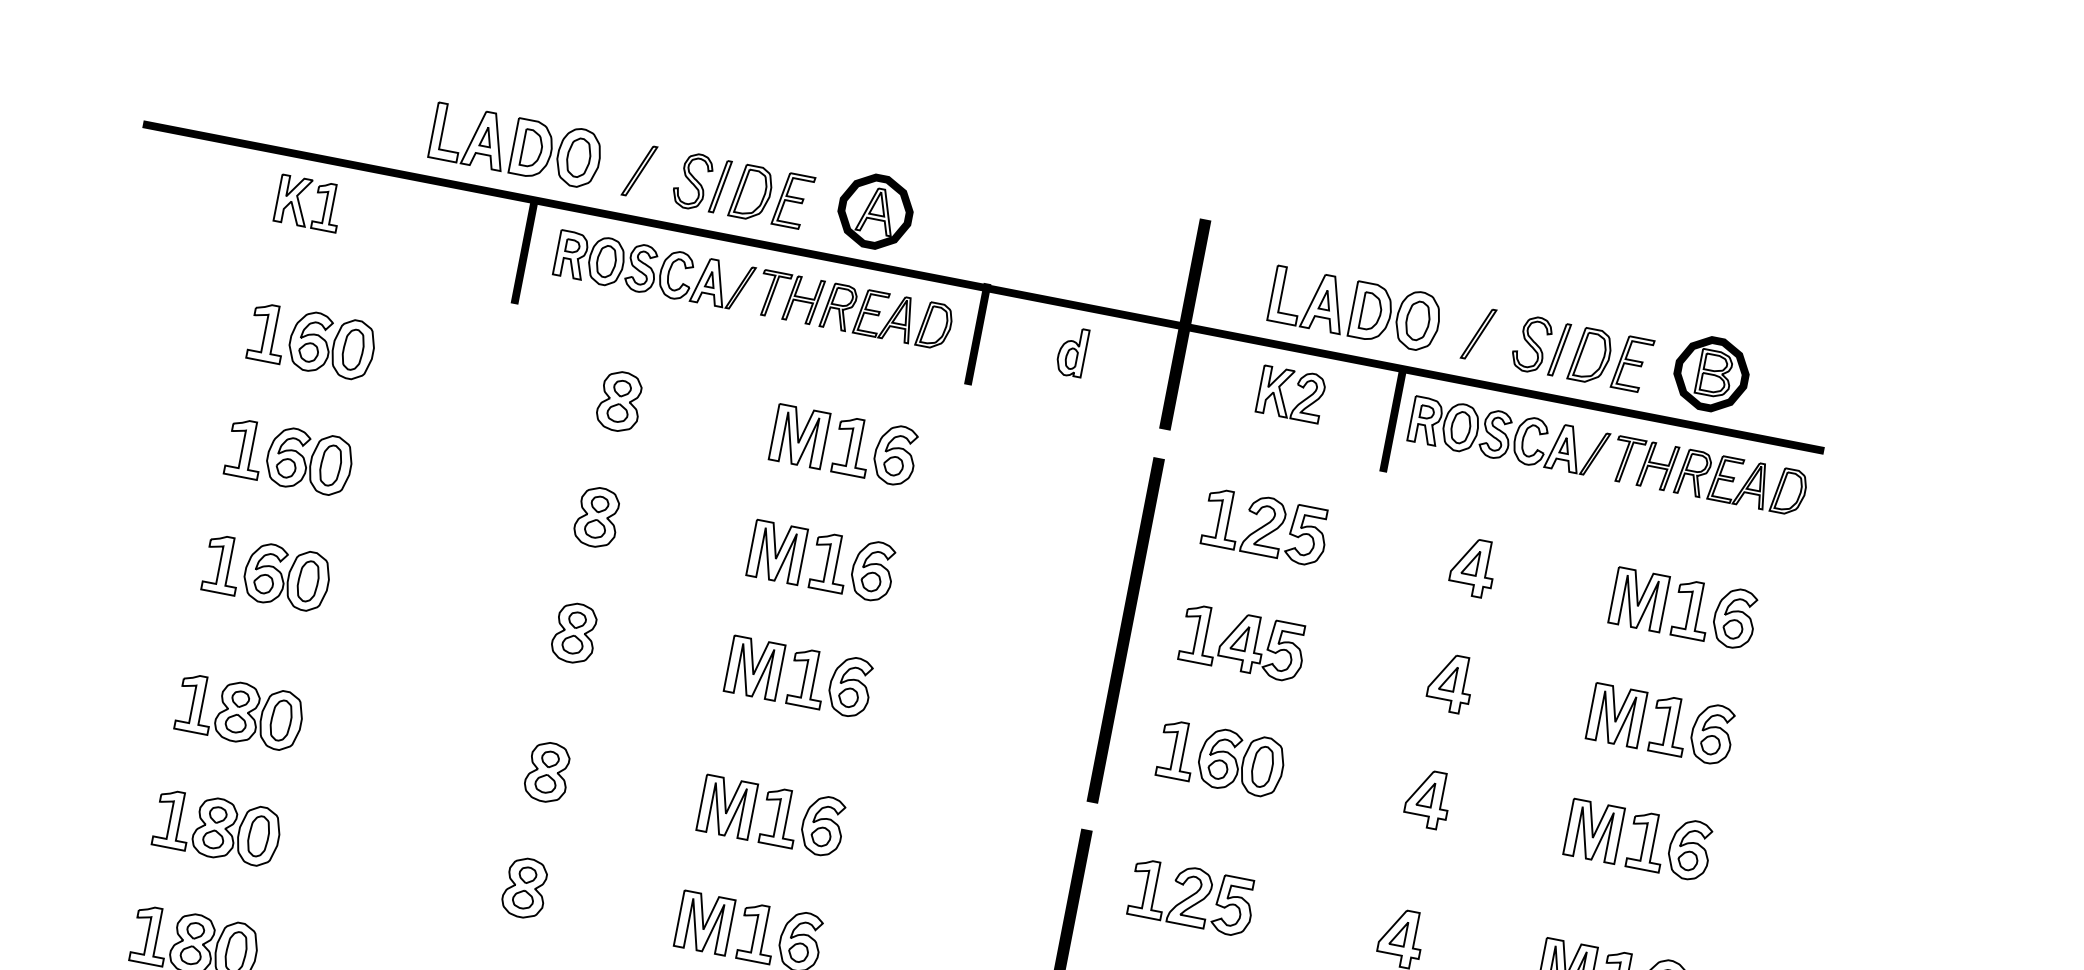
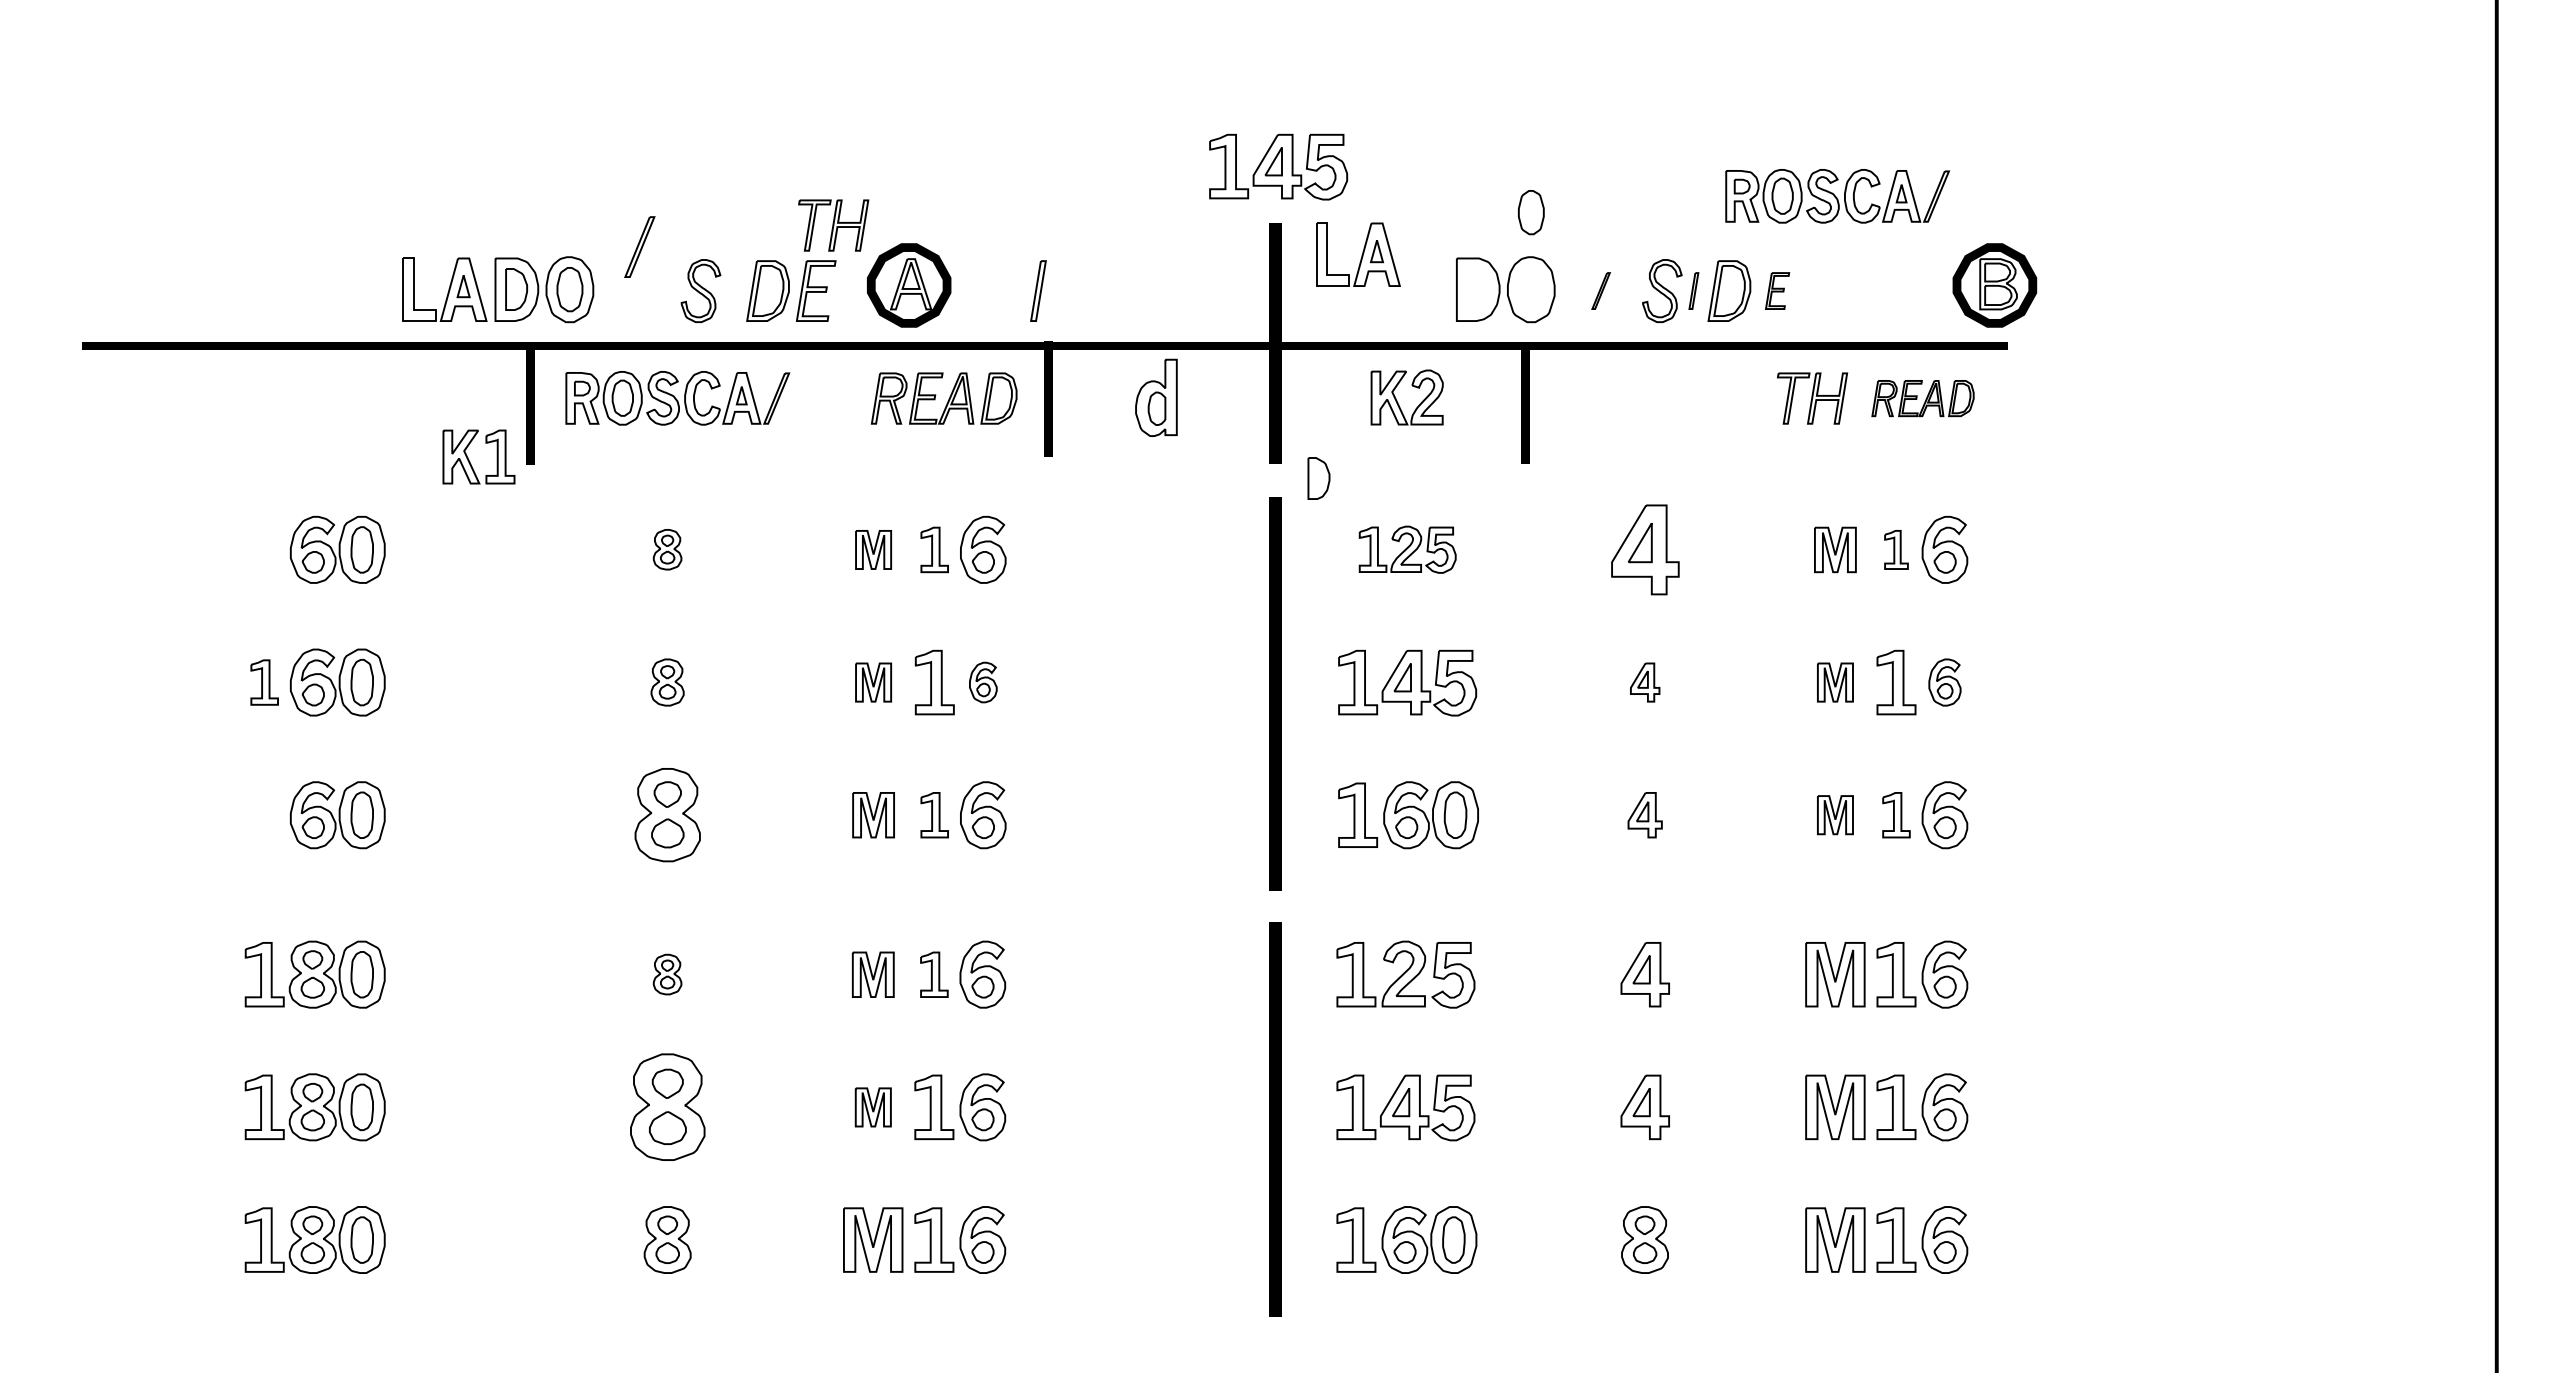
part: (639, 170) -> (639, 246), moved
part: (1218, 170) -> (1278, 166), added
part: (720, 186) -> (1038, 290), moved
part: (300, 206) -> (470, 461), moved
part: (790, 297) -> (833, 225), moved
part: (1308, 299) -> (1358, 254), moved
part: (1370, 311) -> (1318, 478), moved
part: (1418, 320) -> (1531, 212), moved
part: (268, 332) -> (264, 549), removed
part: (1478, 333) -> (1600, 290), size x0.6
part: (1559, 349) -> (1693, 290), size x0.6
part: (1072, 351) -> (1156, 397), size x1.4
part: (1632, 363) -> (1777, 290), size x0.6
part: (1711, 374) -> (1994, 285), moved
part: (619, 401) -> (667, 549), size x0.6
part: (799, 436) -> (873, 549), size x0.6
part: (1508, 437) -> (1837, 196), moved
part: (852, 446) -> (934, 549), size x0.7
part: (245, 448) -> (264, 682), size x0.7
part: (1740, 482) -> (1922, 398), size x0.7
part: (597, 517) -> (667, 682), size x0.7
part: (1265, 526) -> (1407, 549), size x0.7
part: (777, 552) -> (873, 682), size x0.6
part: (223, 564) -> (264, 814), removed
part: (1472, 566) -> (1644, 549), size x1.4
part: (873, 570) -> (983, 682), size x0.6
part: (1639, 599) -> (1835, 549), size x0.7
part: (1692, 609) -> (1896, 549), size x0.6
part: (574, 633) -> (667, 815), size x1.4
part: (754, 667) -> (873, 814), size x0.7
part: (807, 677) -> (934, 814), size x0.7
part: (1450, 683) -> (1644, 682), size x0.6
part: (1616, 715) -> (1835, 682), size x0.6
part: (1711, 733) -> (1944, 682), size x0.7
part: (547, 772) -> (667, 974), size x0.6
part: (1427, 798) -> (1644, 814), size x0.7
part: (727, 807) -> (873, 974), size x0.7
part: (780, 817) -> (934, 974), size x0.7
part: (1594, 830) -> (1835, 814), size x0.6
part: (1647, 841) -> (1896, 814), size x0.7
part: (525, 888) -> (667, 1107), size x1.6
part: (704, 923) -> (873, 1107), size x0.6

